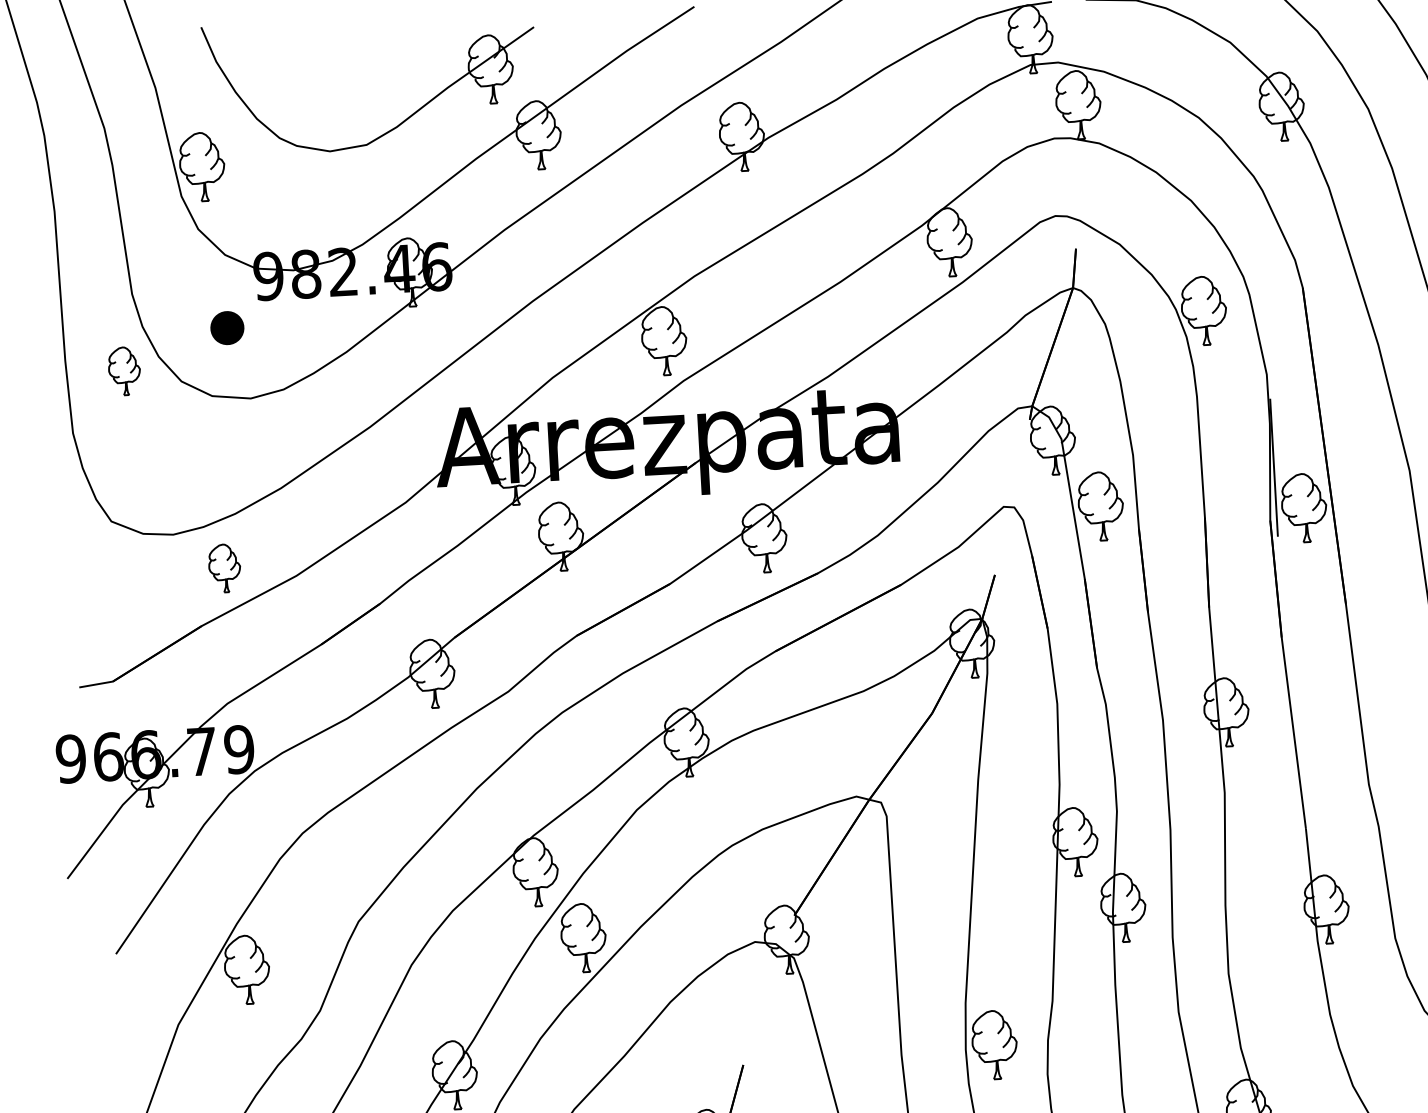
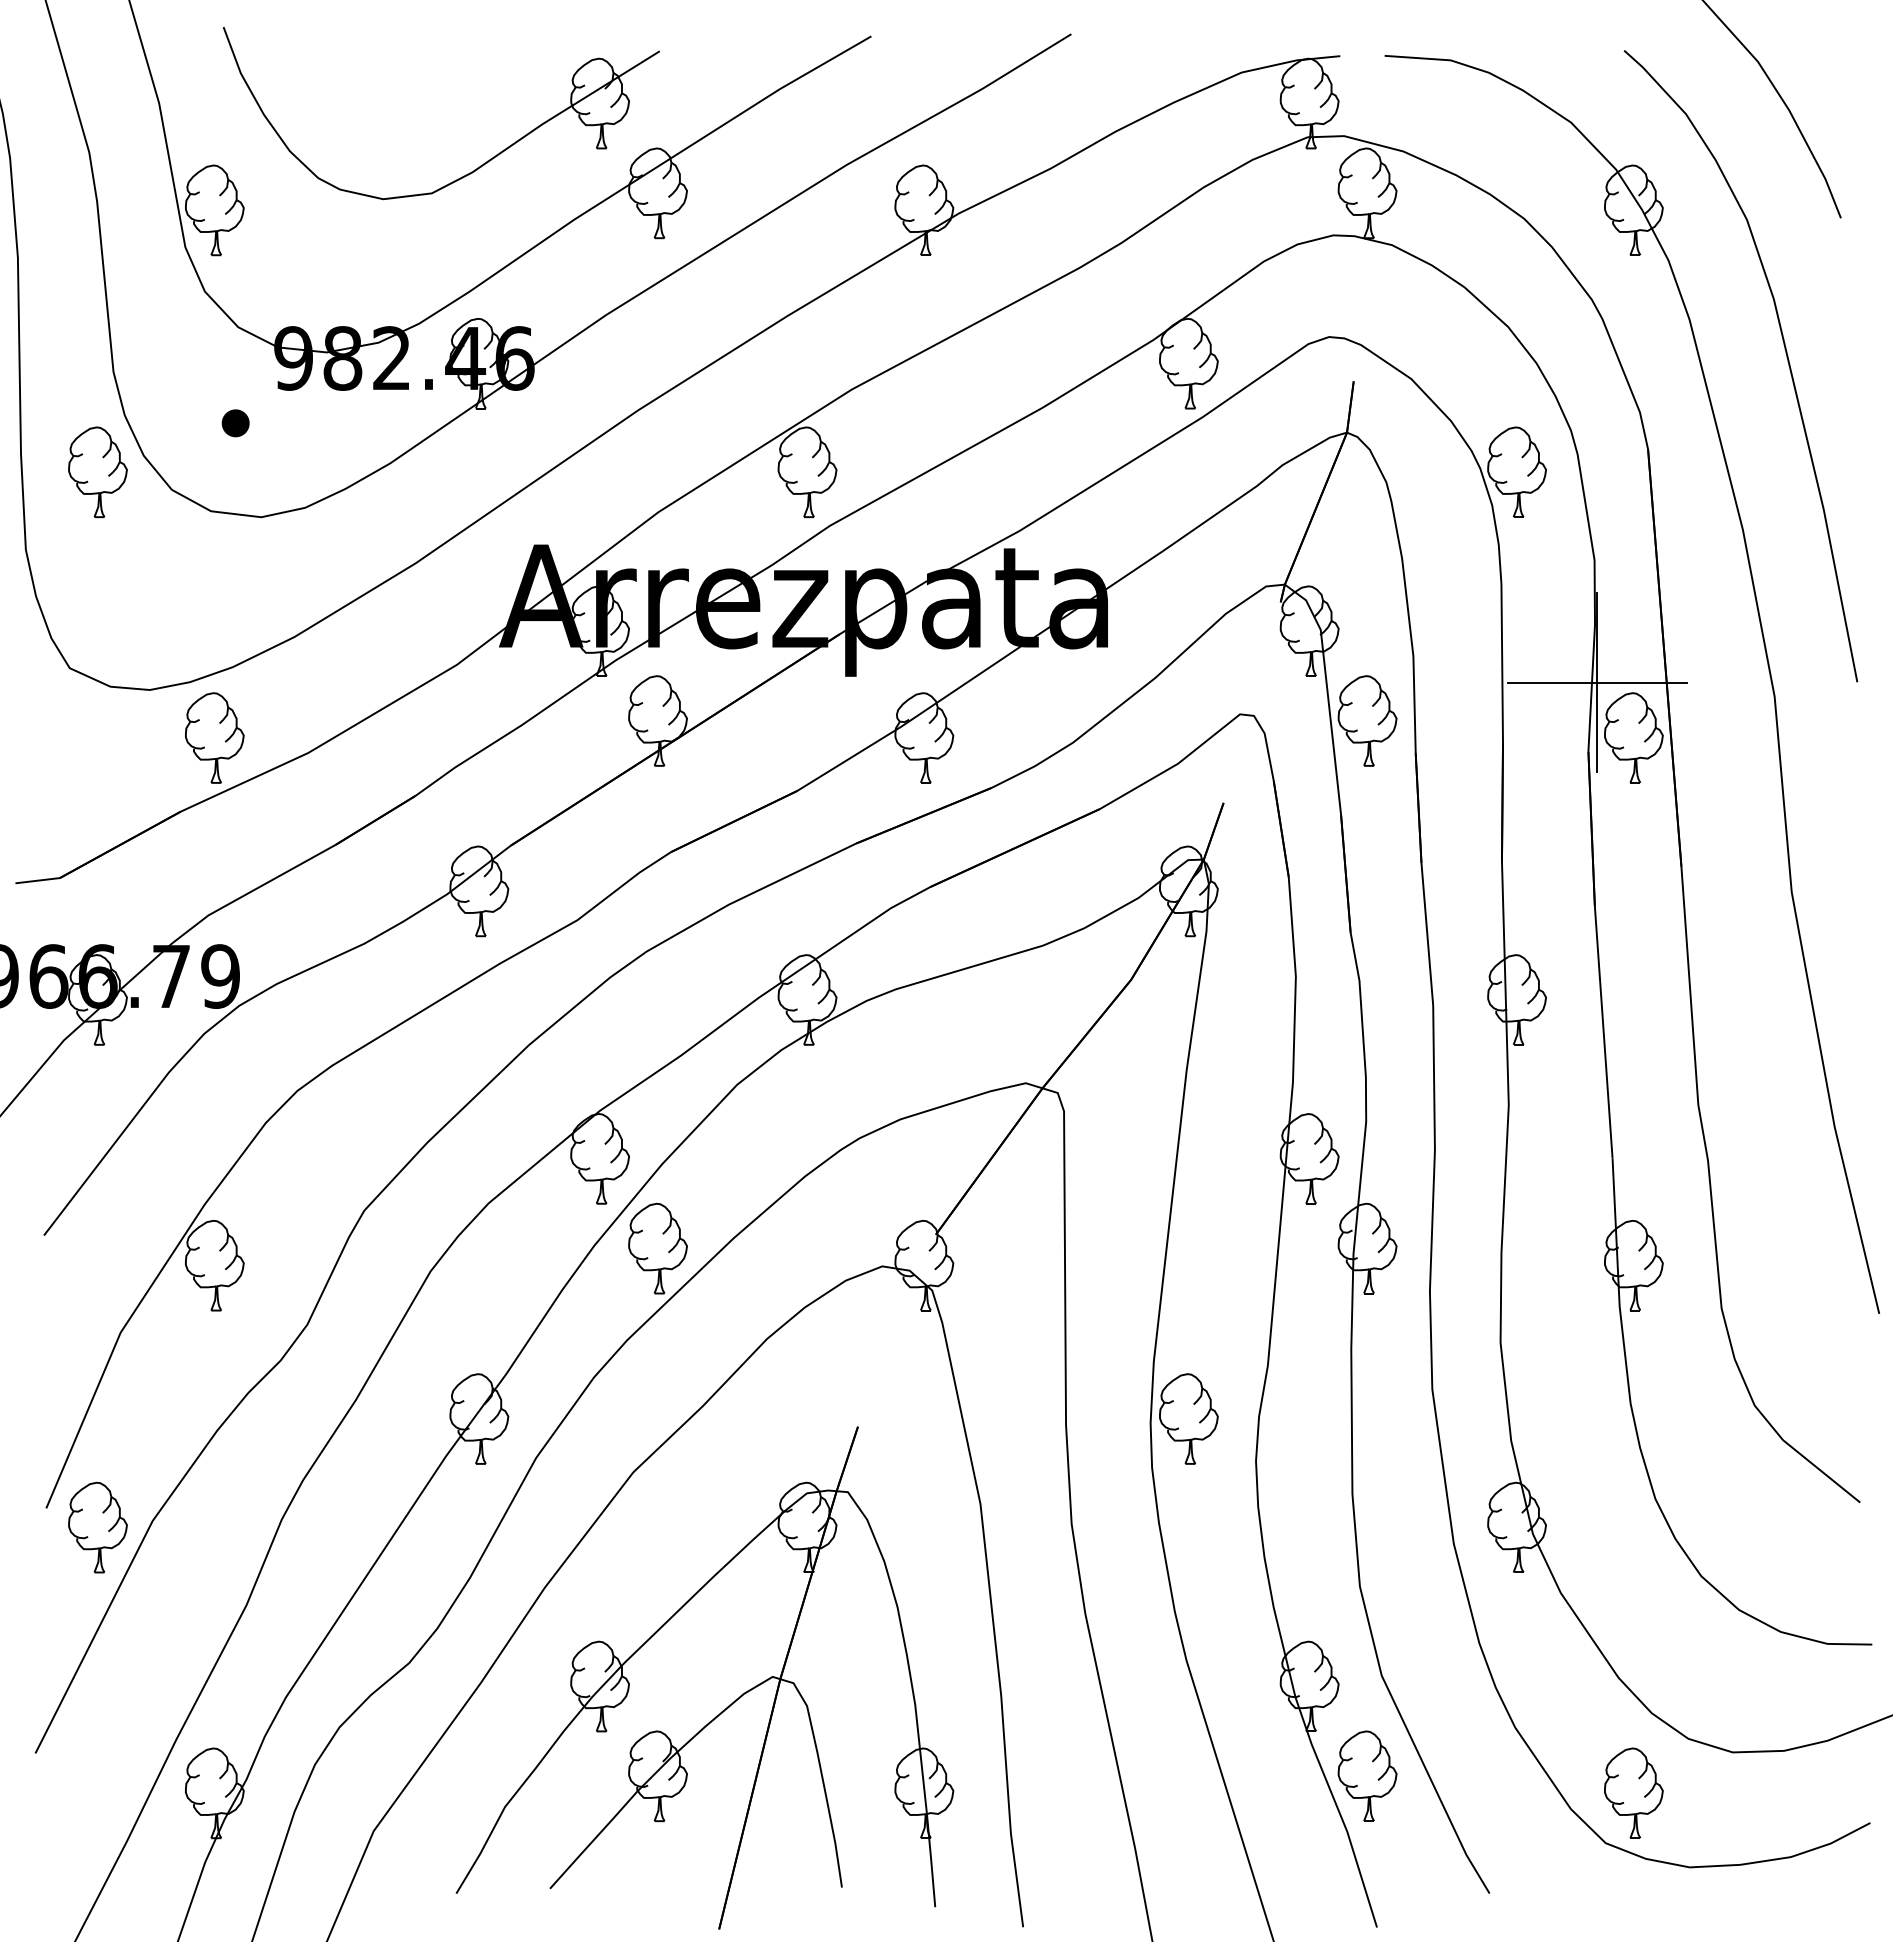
part: (227, 328) -> (235, 423), size x0.62
part: (124, 371) -> (97, 472), size x1.43
line: (1273, 467) -> (1596, 682), added
part: (224, 568) -> (214, 737), size x1.43

